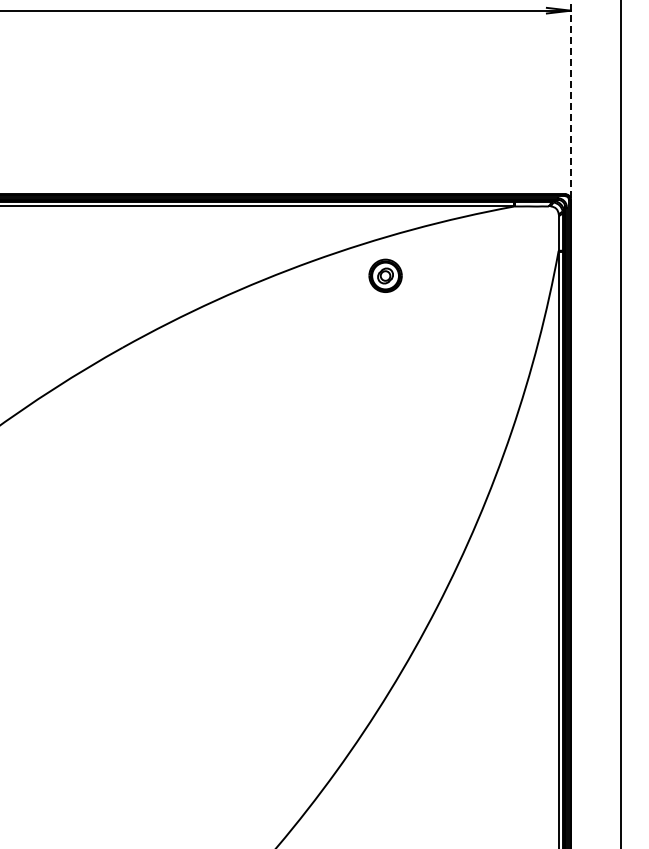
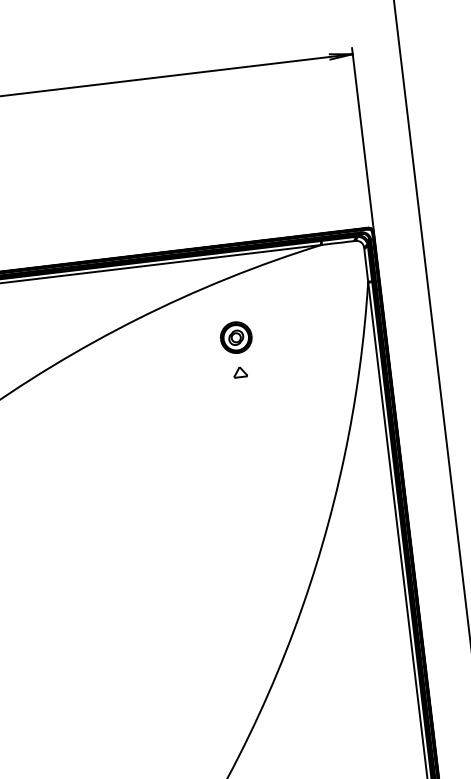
line: (570, 100) -> (362, 138), dashed -> solid
part: (385, 275) -> (236, 337), moved
part: (413, 329) -> (240, 372), added

